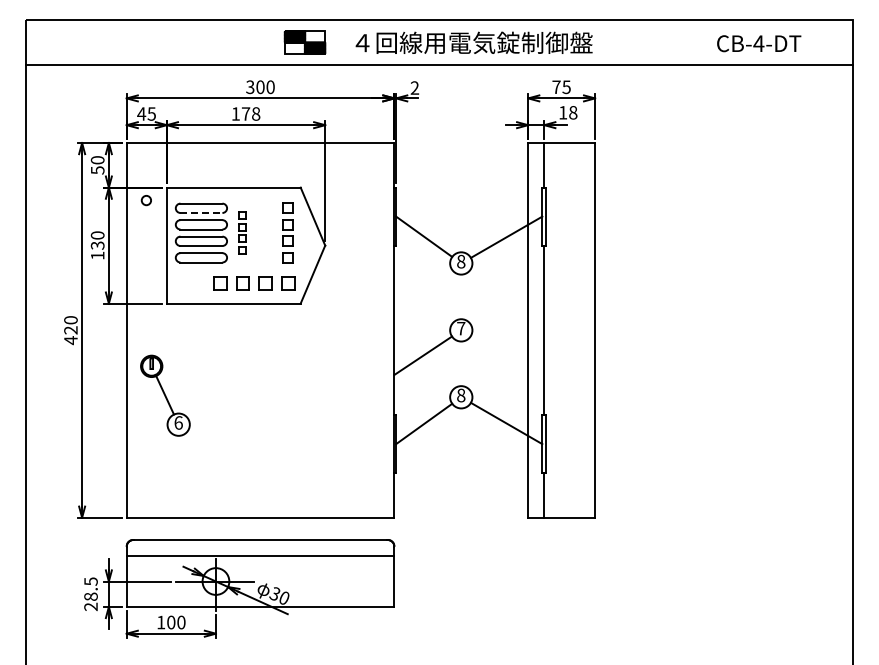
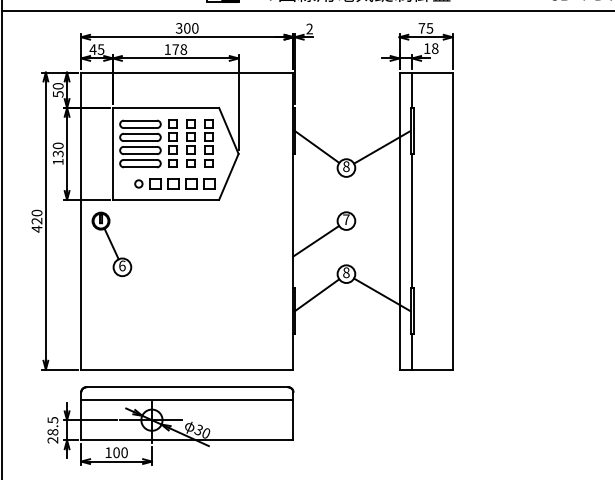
circle: (145, 200) -> (138, 183), moved
line: (201, 213) -> (140, 128), dashed -> solid
part: (242, 232) -> (173, 143), size x1.43
part: (265, 232) -> (191, 143), added
part: (165, 395) -> (111, 244), moved

